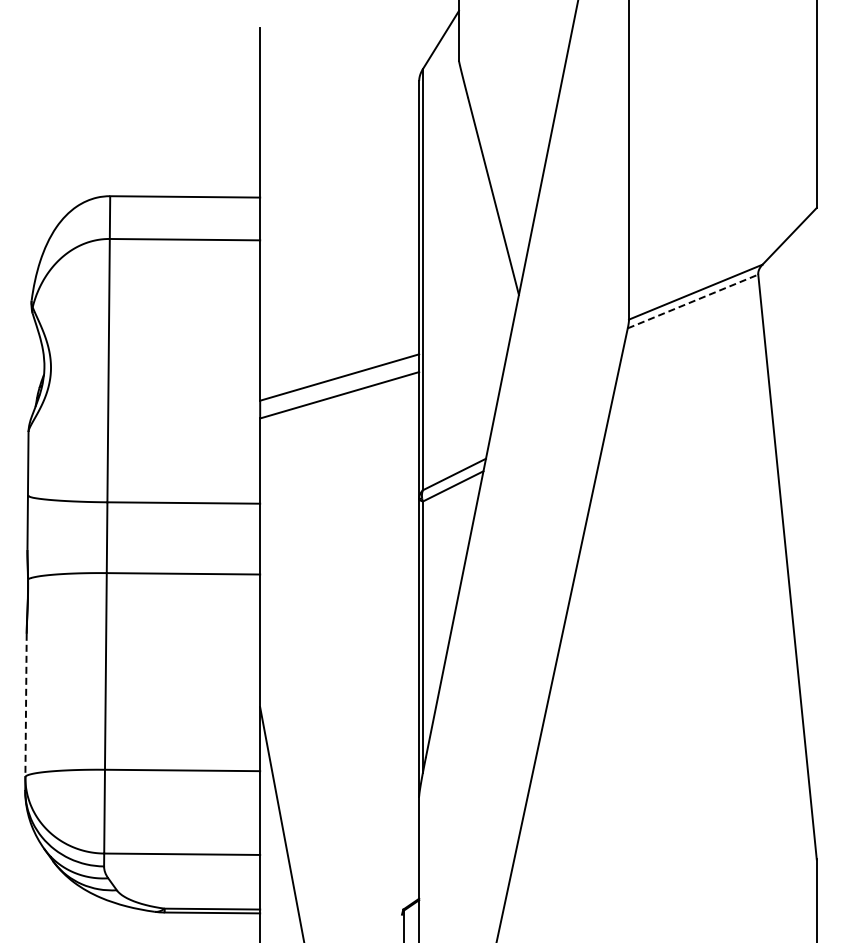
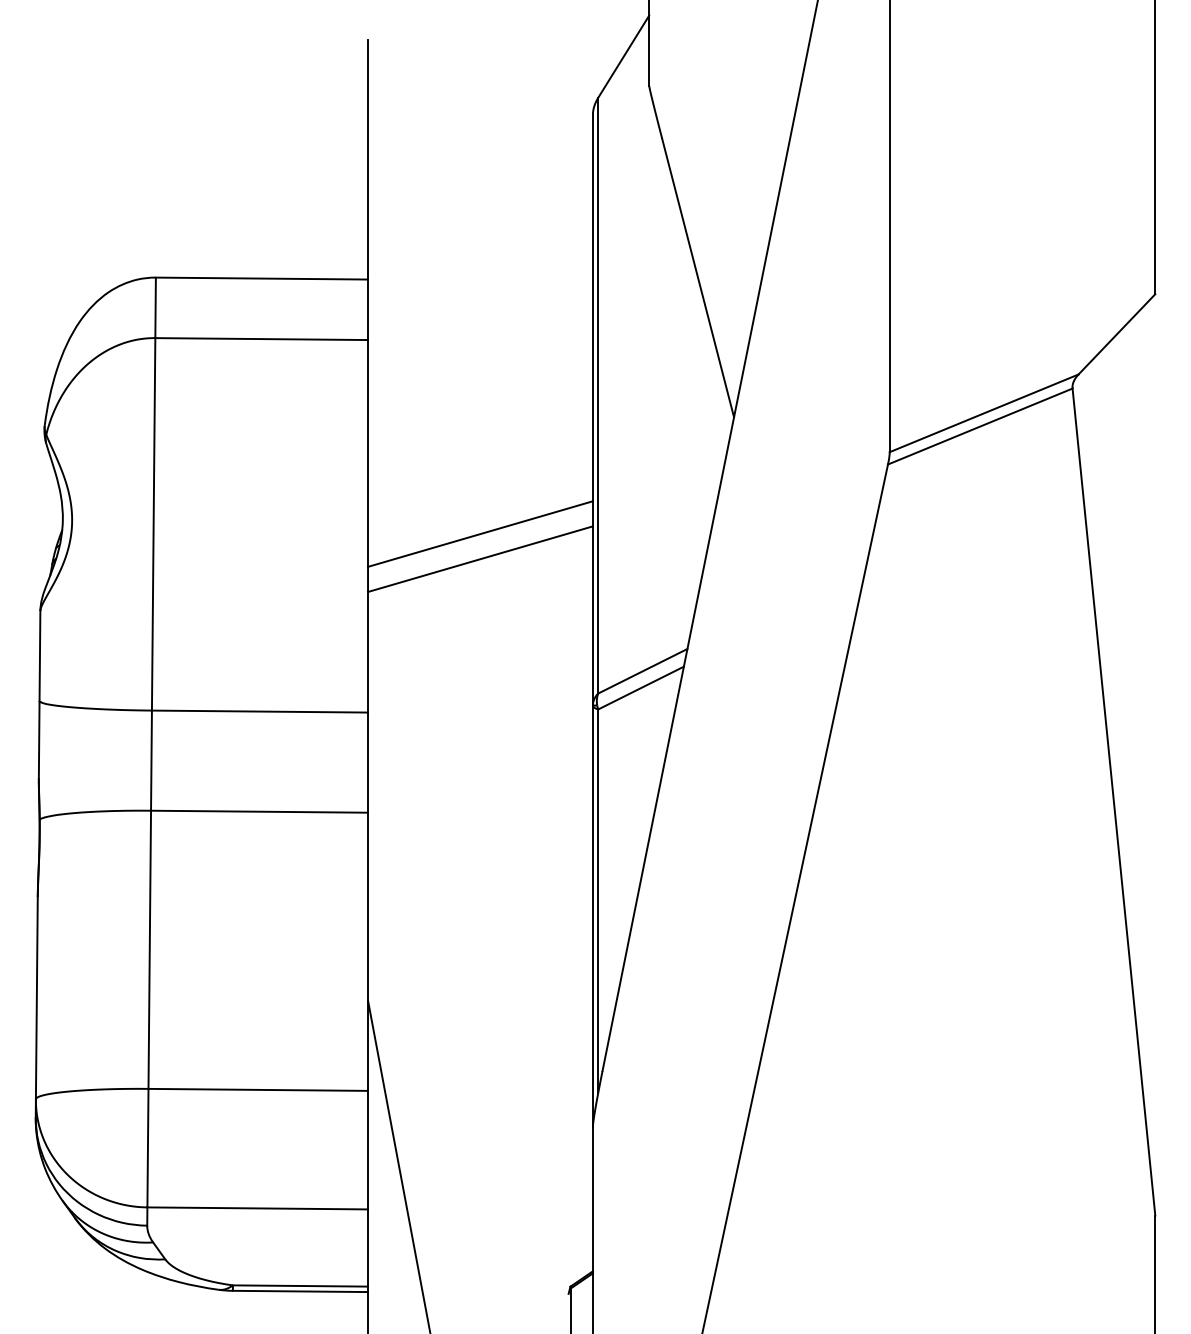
line: (693, 301) -> (980, 426), dashed -> solid
line: (26, 705) -> (37, 997), dashed -> solid

